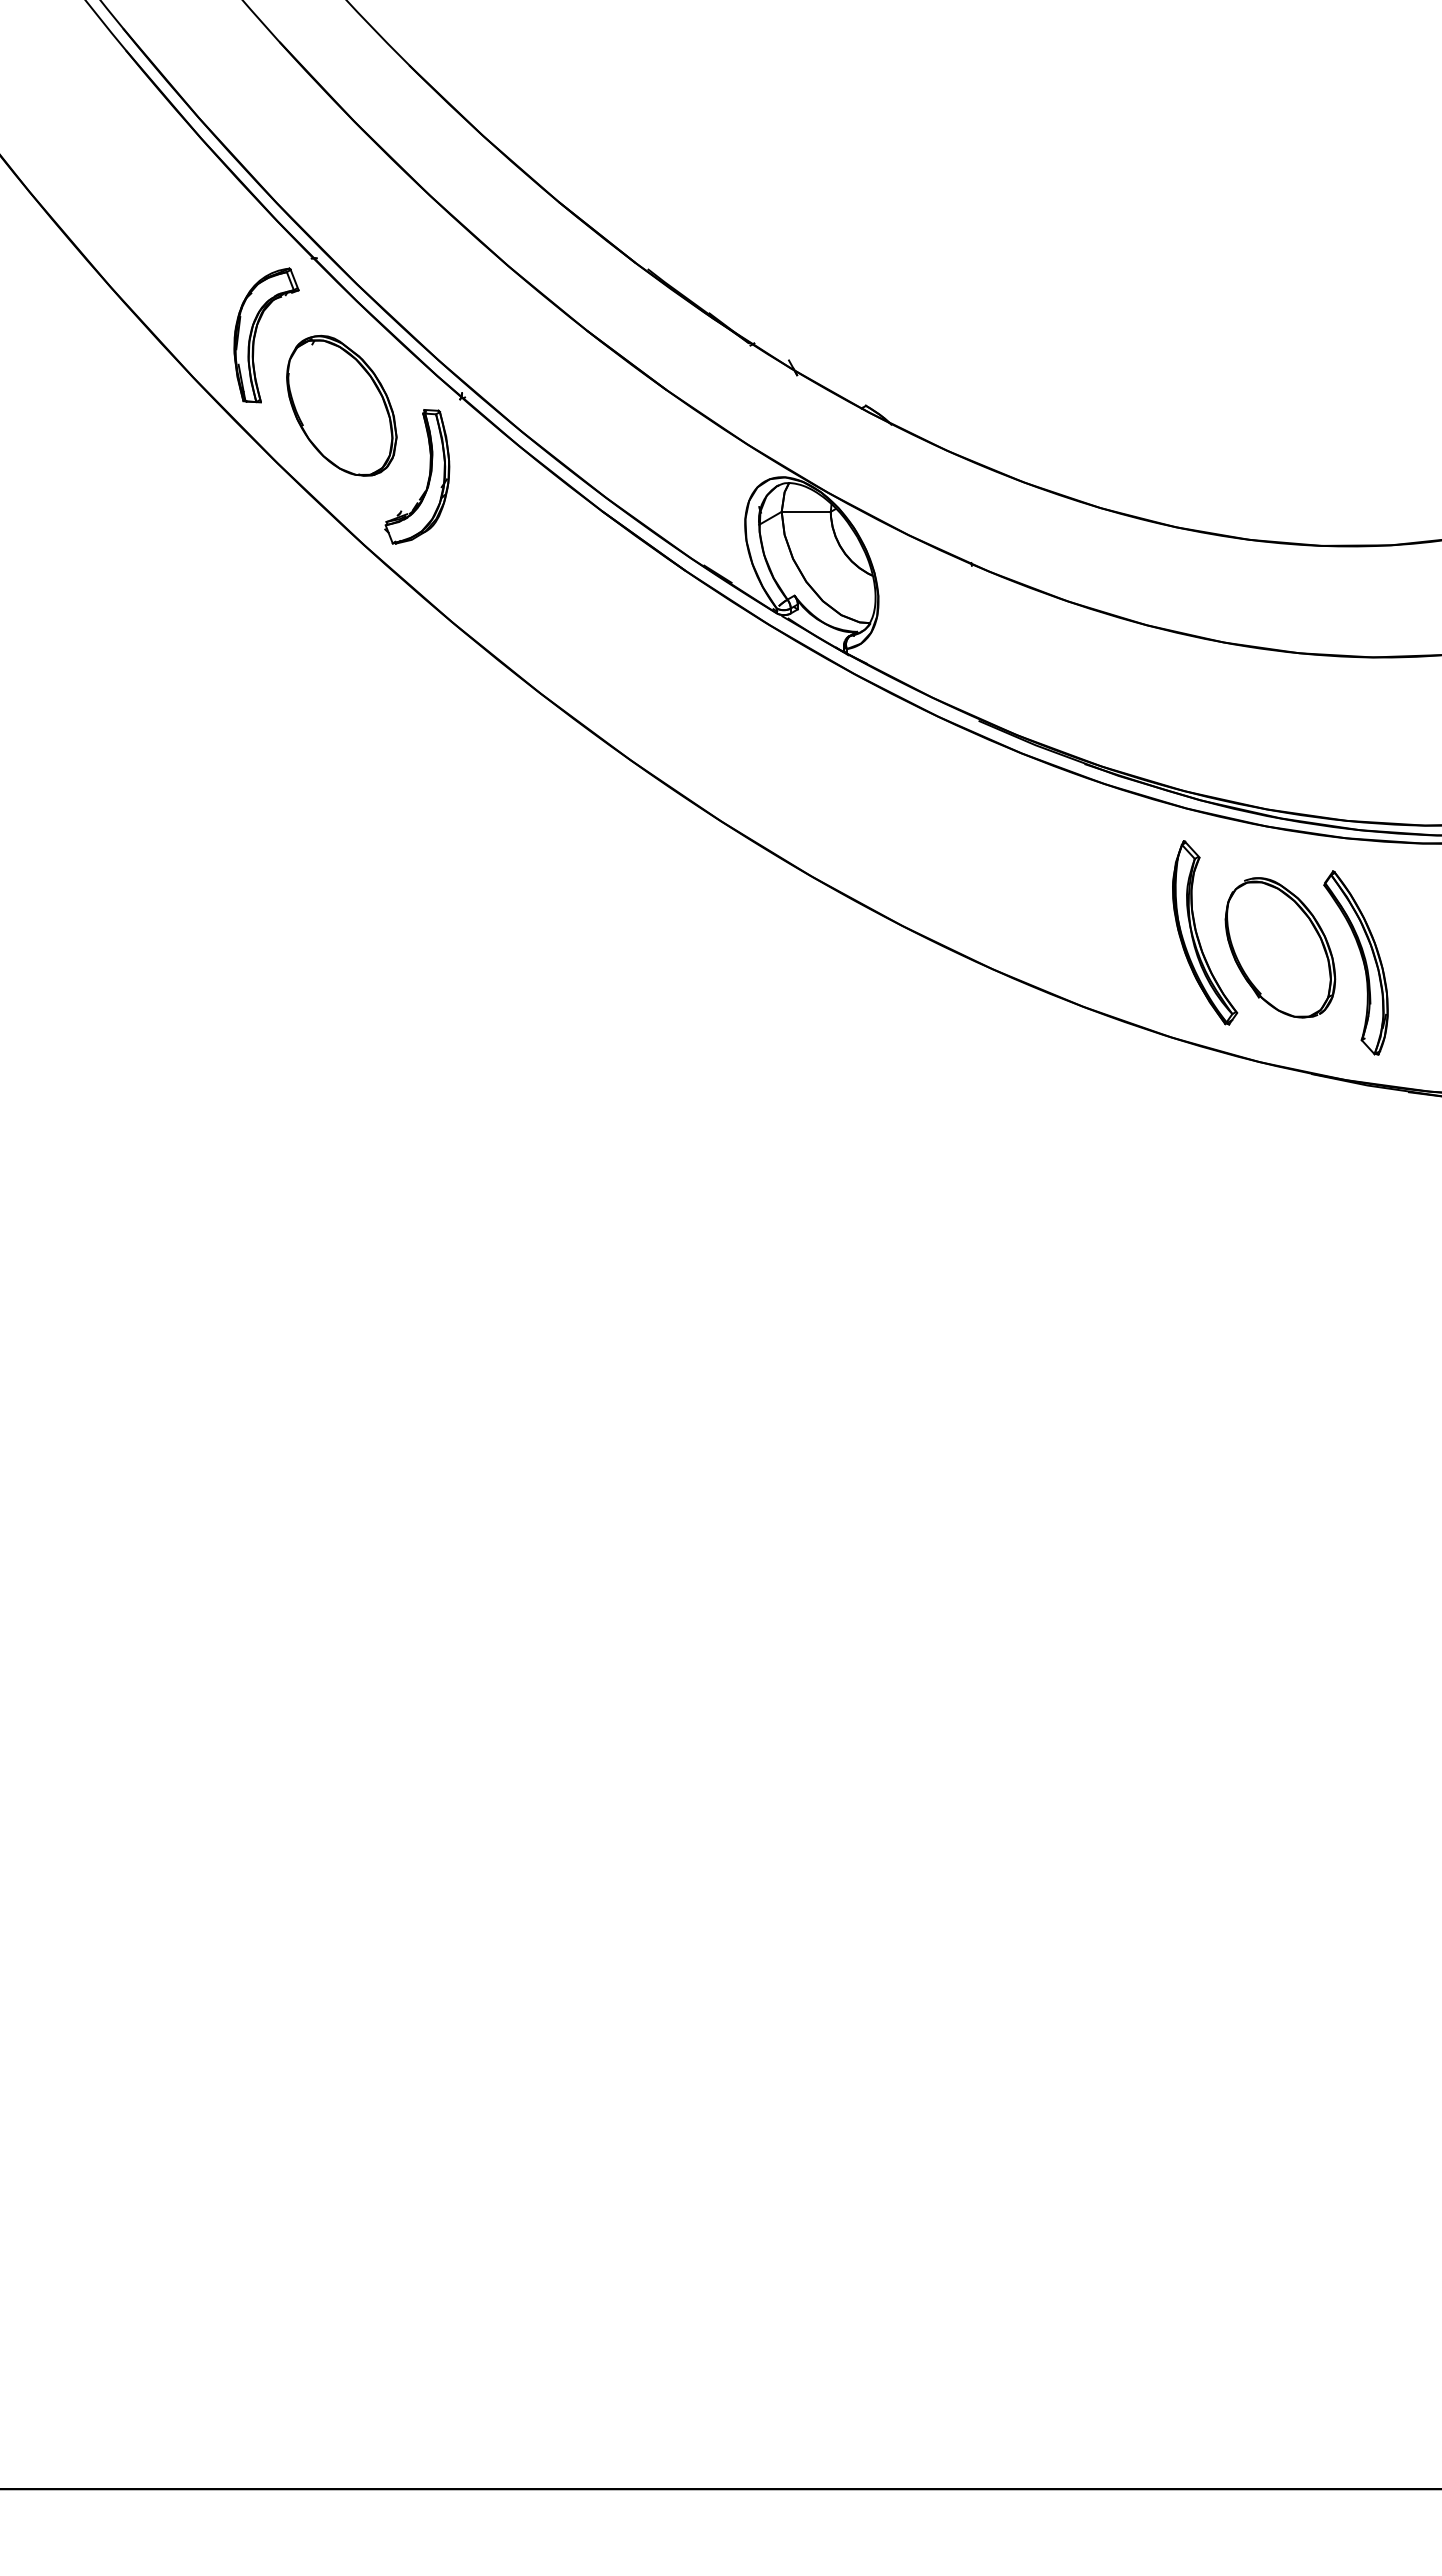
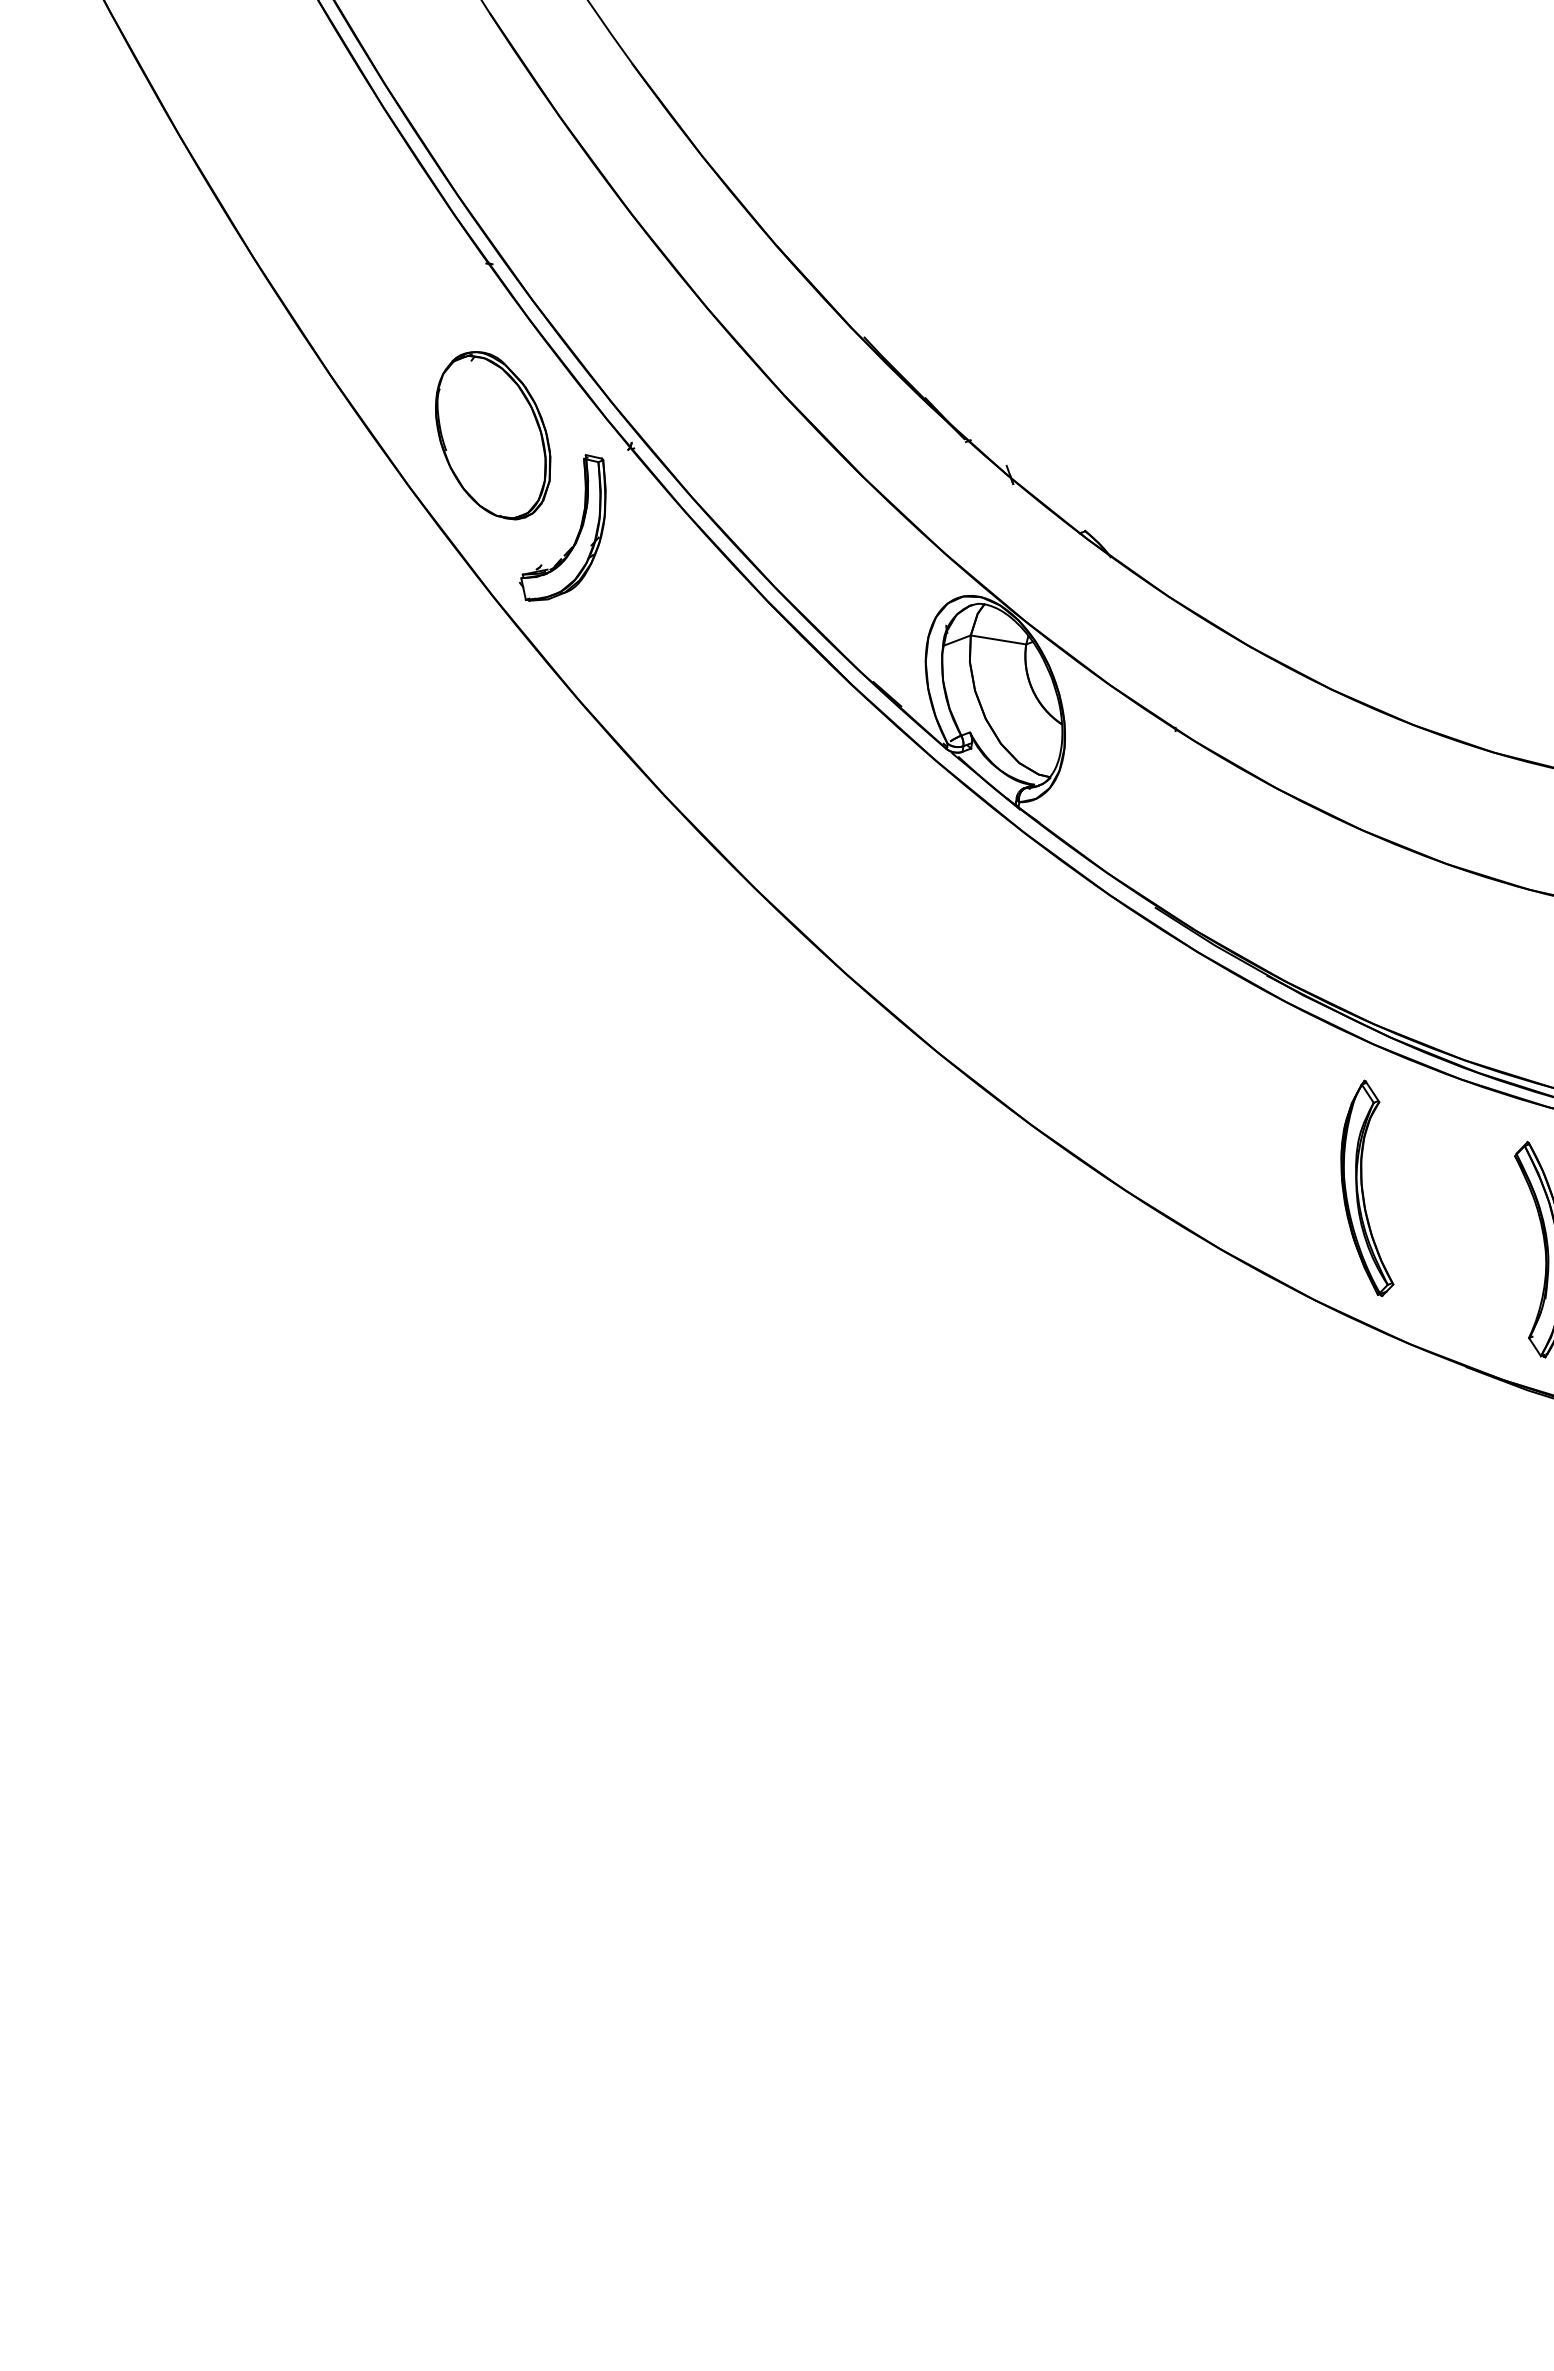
part: (256, 333) -> (410, 338), removed
part: (1280, 947) -> (1454, 1218), removed

